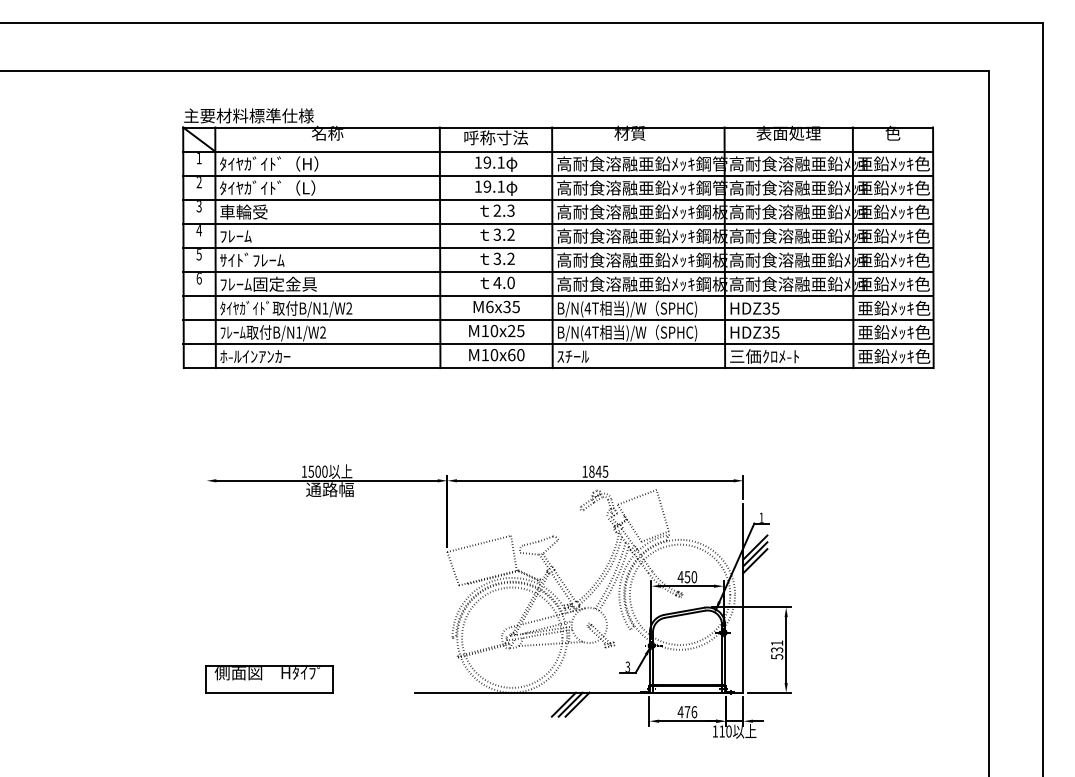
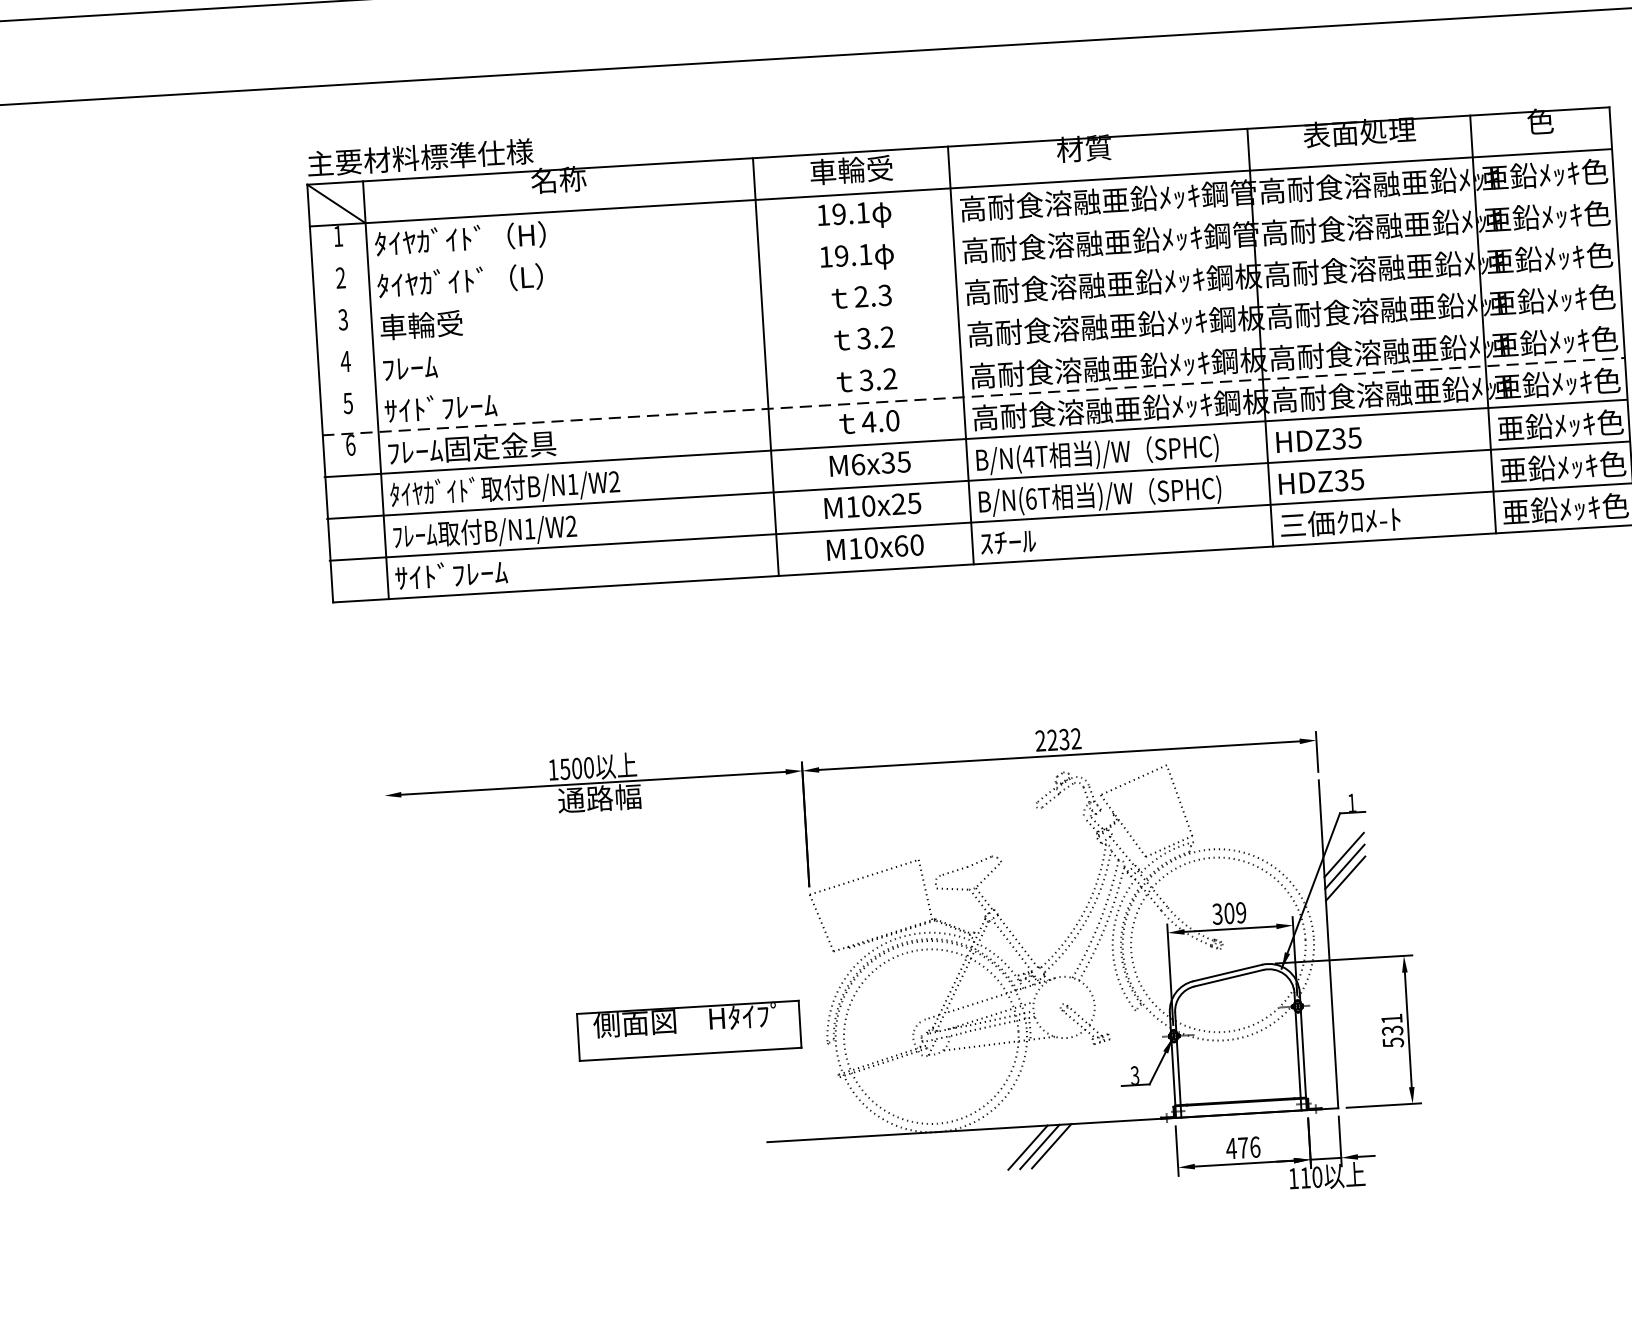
text: (496, 137) -> (852, 169), 呼称寸法 -> 車輪受
line: (558, 175) -> (963, 229), removed
line: (558, 199) -> (966, 270), removed
line: (558, 223) -> (968, 312), removed
line: (558, 247) -> (971, 354), removed
line: (558, 271) -> (973, 395), solid -> dashed
text: (587, 332) -> (1030, 498), B/N(4T -> B/N(6T
text: (255, 356) -> (456, 574), ﾎ-ﾙｲﾝｱﾝｶｰ -> ｻｲﾄﾞﾌﾚｰﾑ
text: (595, 471) -> (1058, 739), 1845 -> 2232
text: (687, 577) -> (1229, 914), 450 -> 309
part: (269, 679) -> (689, 1031), moved

